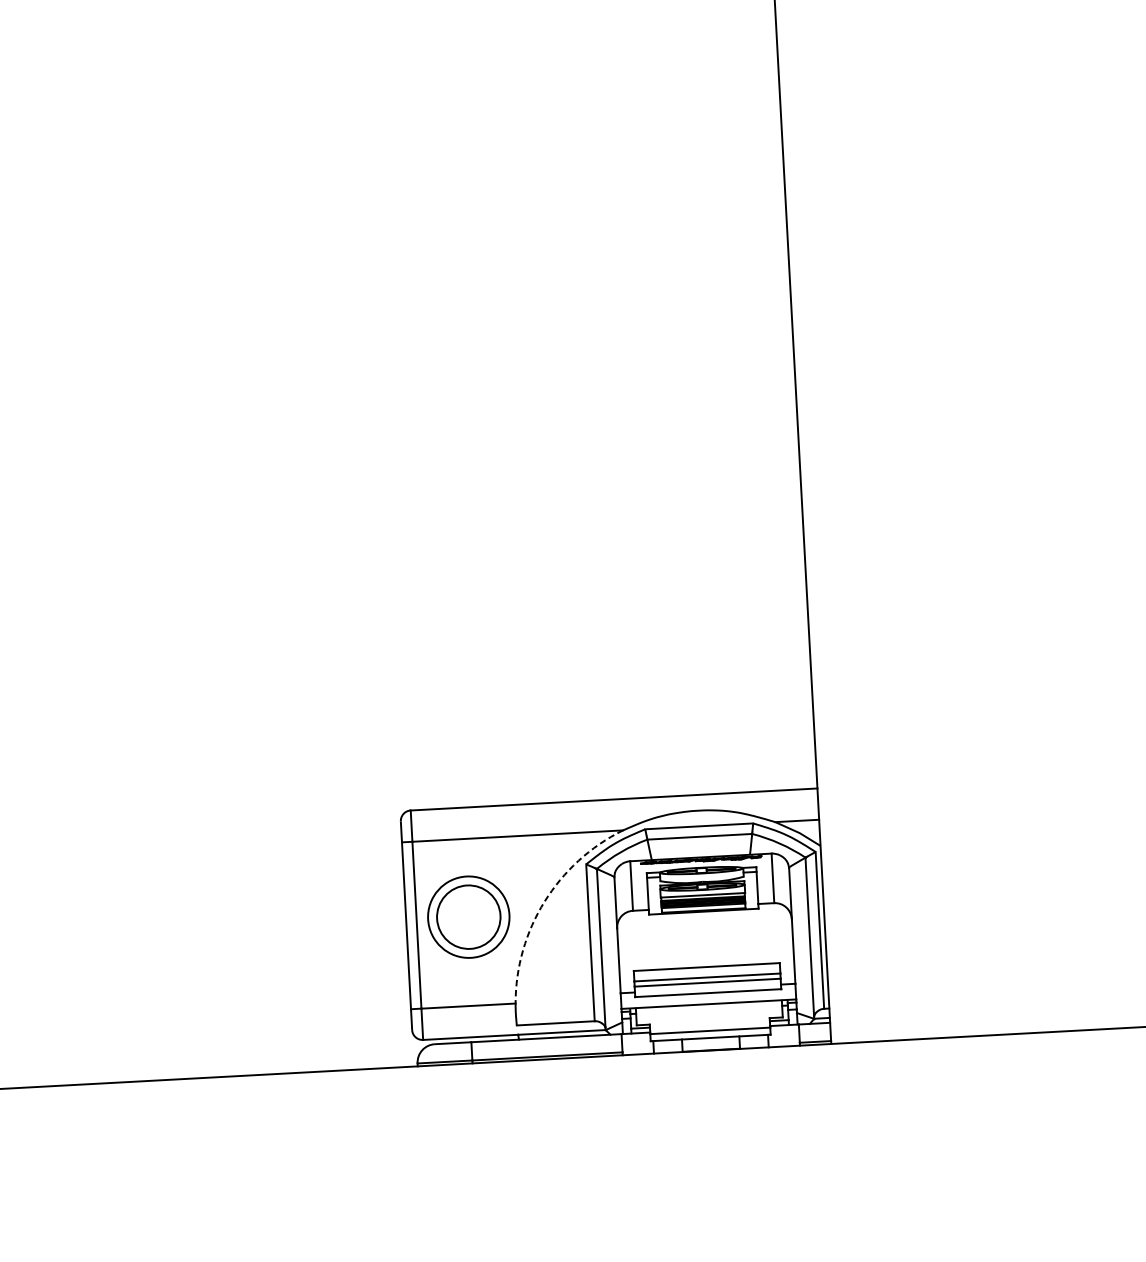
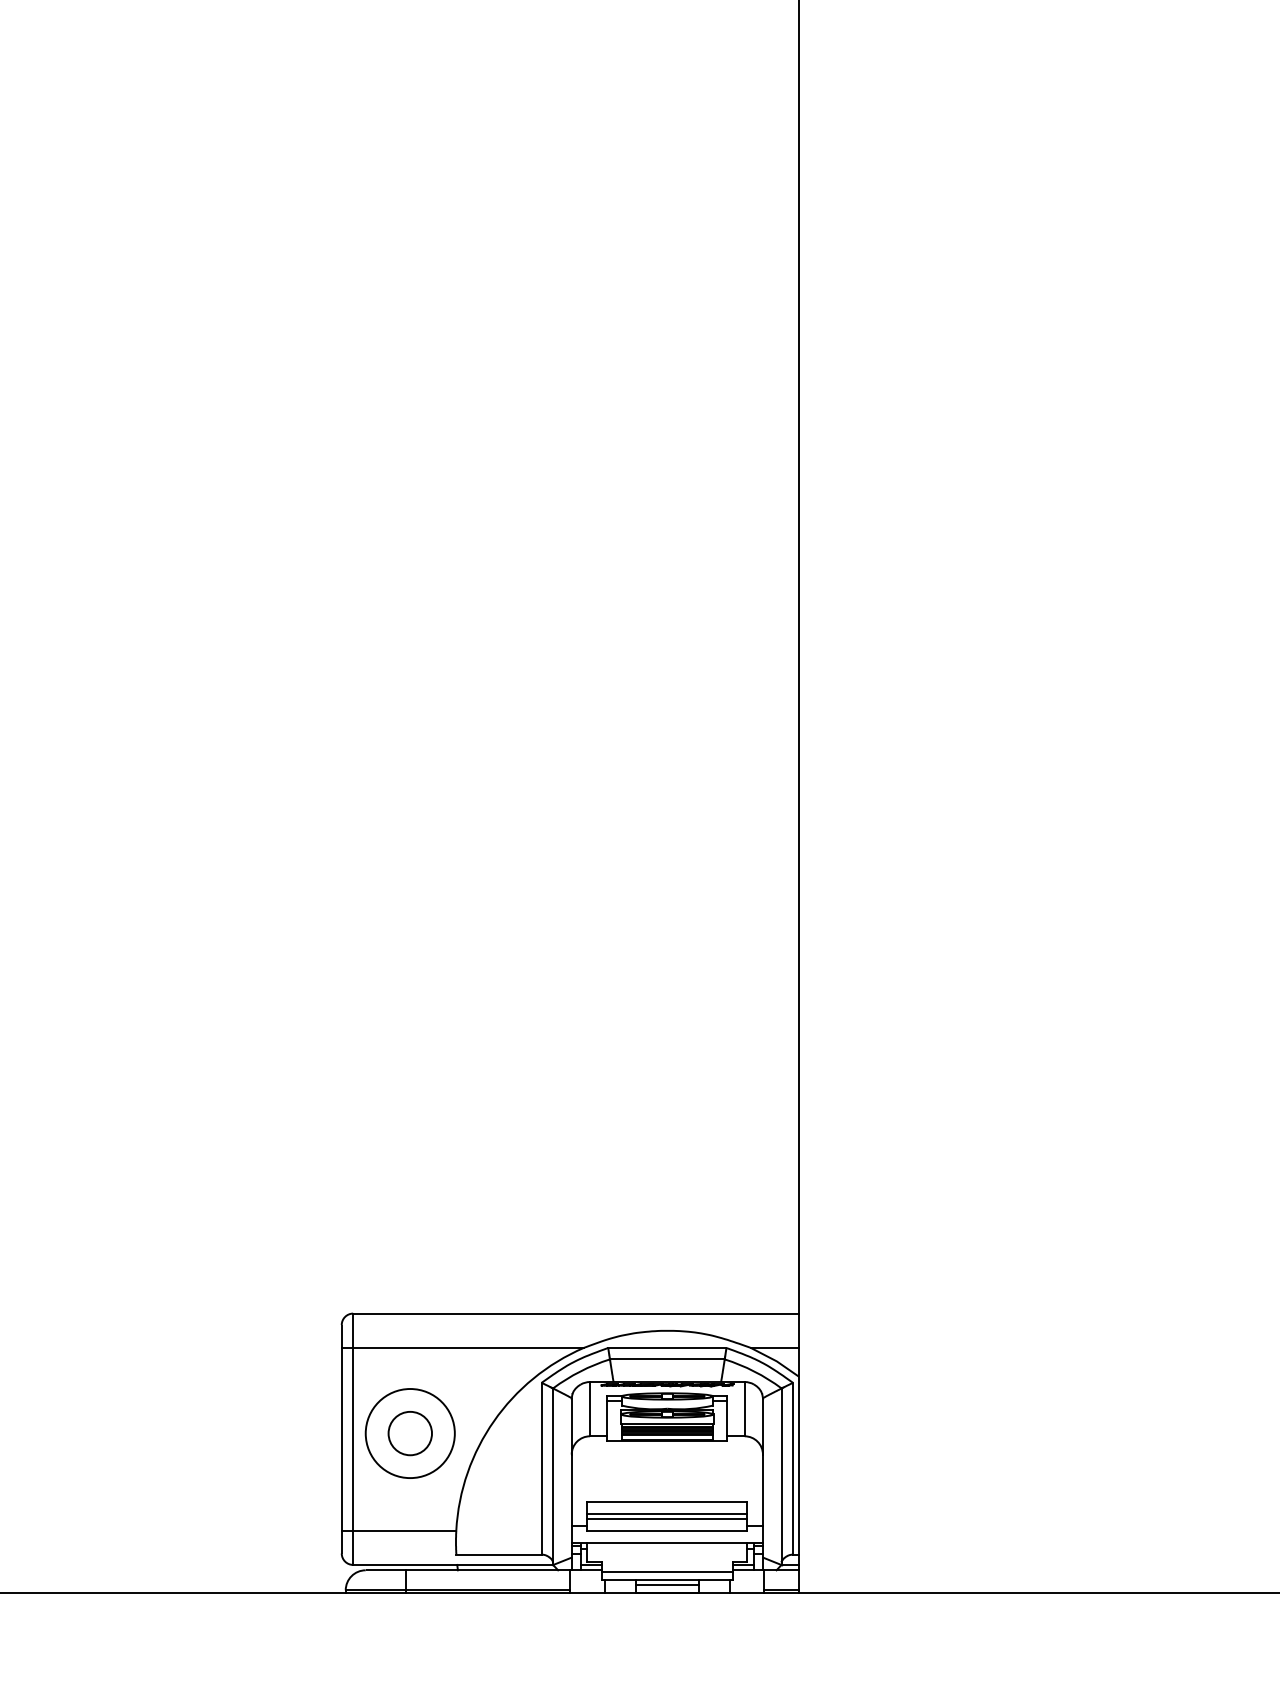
arc: (545, 902) -> (494, 1421), dashed -> solid
circle: (468, 917) -> (410, 1433), size x0.62
line: (710, 1042) -> (666, 1584), added

